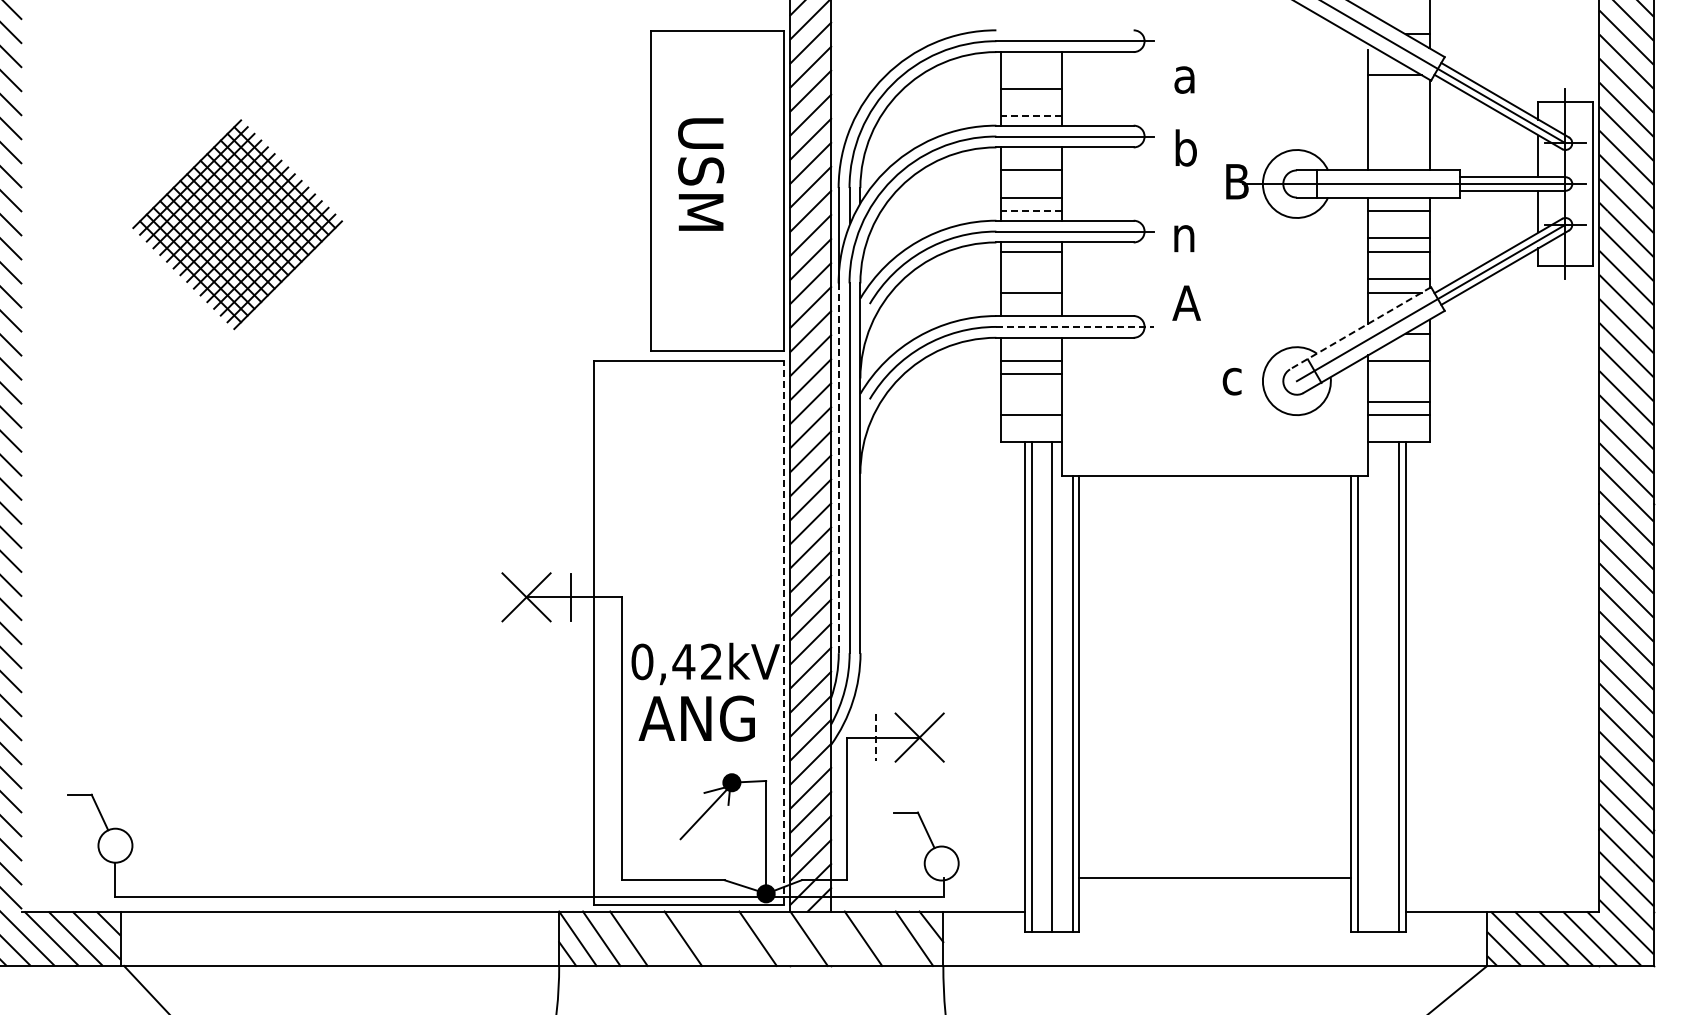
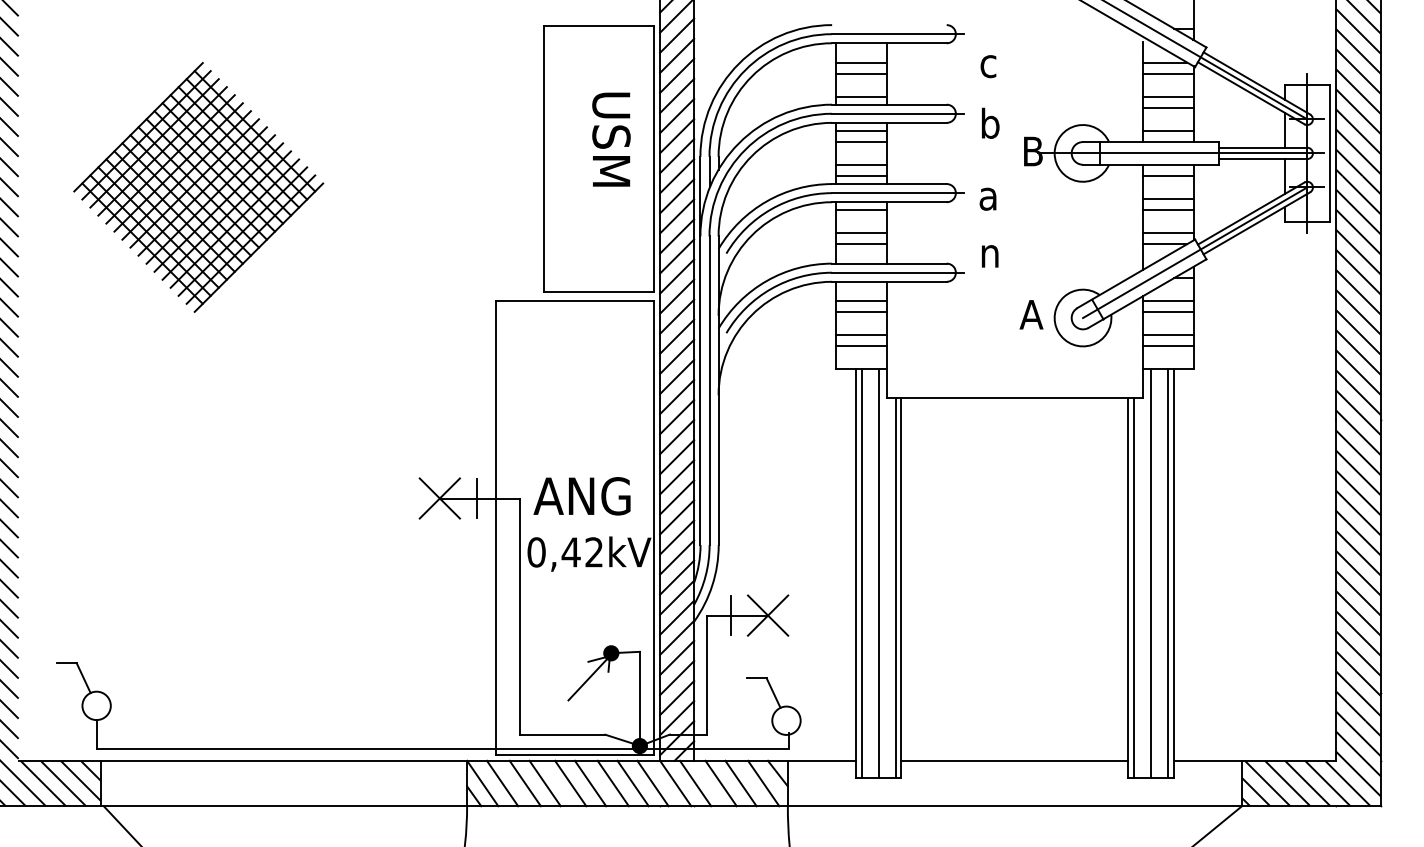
line: (1031, 75) -> (861, 62), added
text: (1184, 79) -> (989, 66), a -> c
line: (1398, 88) -> (1167, 73), added
line: (1031, 116) -> (861, 97), dashed -> solid
line: (1398, 116) -> (1167, 97), added
line: (1398, 129) -> (1167, 107), added
line: (1031, 156) -> (861, 130), added
line: (1398, 156) -> (1167, 130), added
text: (701, 174) -> (611, 139), moved
line: (1031, 211) -> (861, 176), dashed -> solid
part: (237, 224) -> (198, 187), size x1.43
text: (1183, 238) -> (988, 198), n -> a
line: (1031, 279) -> (861, 233), added
text: (1186, 302) -> (990, 252), A -> n
line: (1075, 326) -> (898, 272), dashed -> solid
line: (1360, 328) -> (1136, 274), dashed -> solid
line: (1398, 374) -> (1167, 312), added
text: (1234, 377) -> (1030, 314), c -> A
line: (1031, 401) -> (861, 335), added
line: (838, 468) -> (700, 390), dashed -> solid
line: (783, 632) -> (654, 527), dashed -> solid
line: (1378, 686) -> (1151, 572), added
text: (696, 718) -> (581, 496), moved
line: (875, 737) -> (731, 615), dashed -> solid
line: (1215, 877) -> (1015, 760), moved
line: (652, 938) -> (545, 783), added
line: (706, 938) -> (590, 783), added
line: (733, 938) -> (612, 783), added
line: (781, 938) -> (652, 783), added
line: (832, 938) -> (695, 783), added
line: (886, 938) -> (740, 783), added

